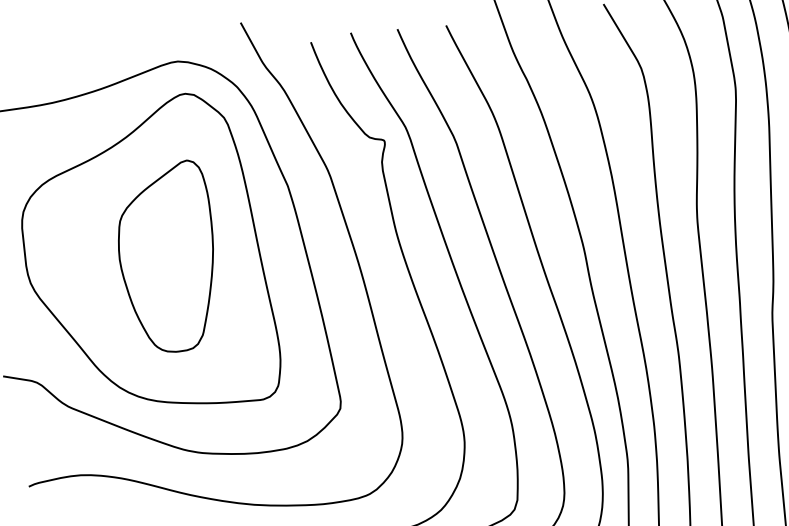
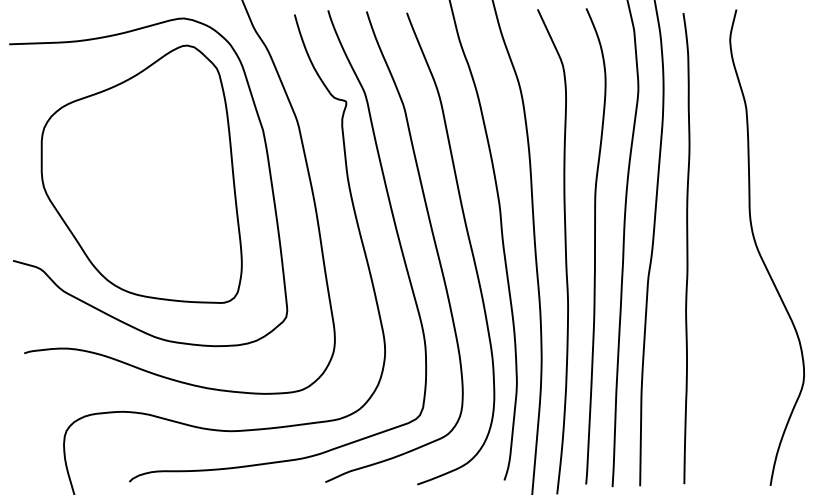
part: (167, 256) -> (158, 177), removed

